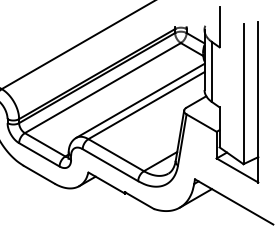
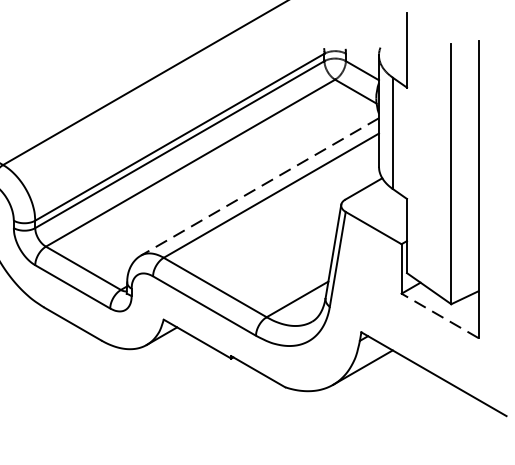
line: (139, 101) -> (258, 188), solid -> dashed
line: (237, 170) -> (440, 315), solid -> dashed

